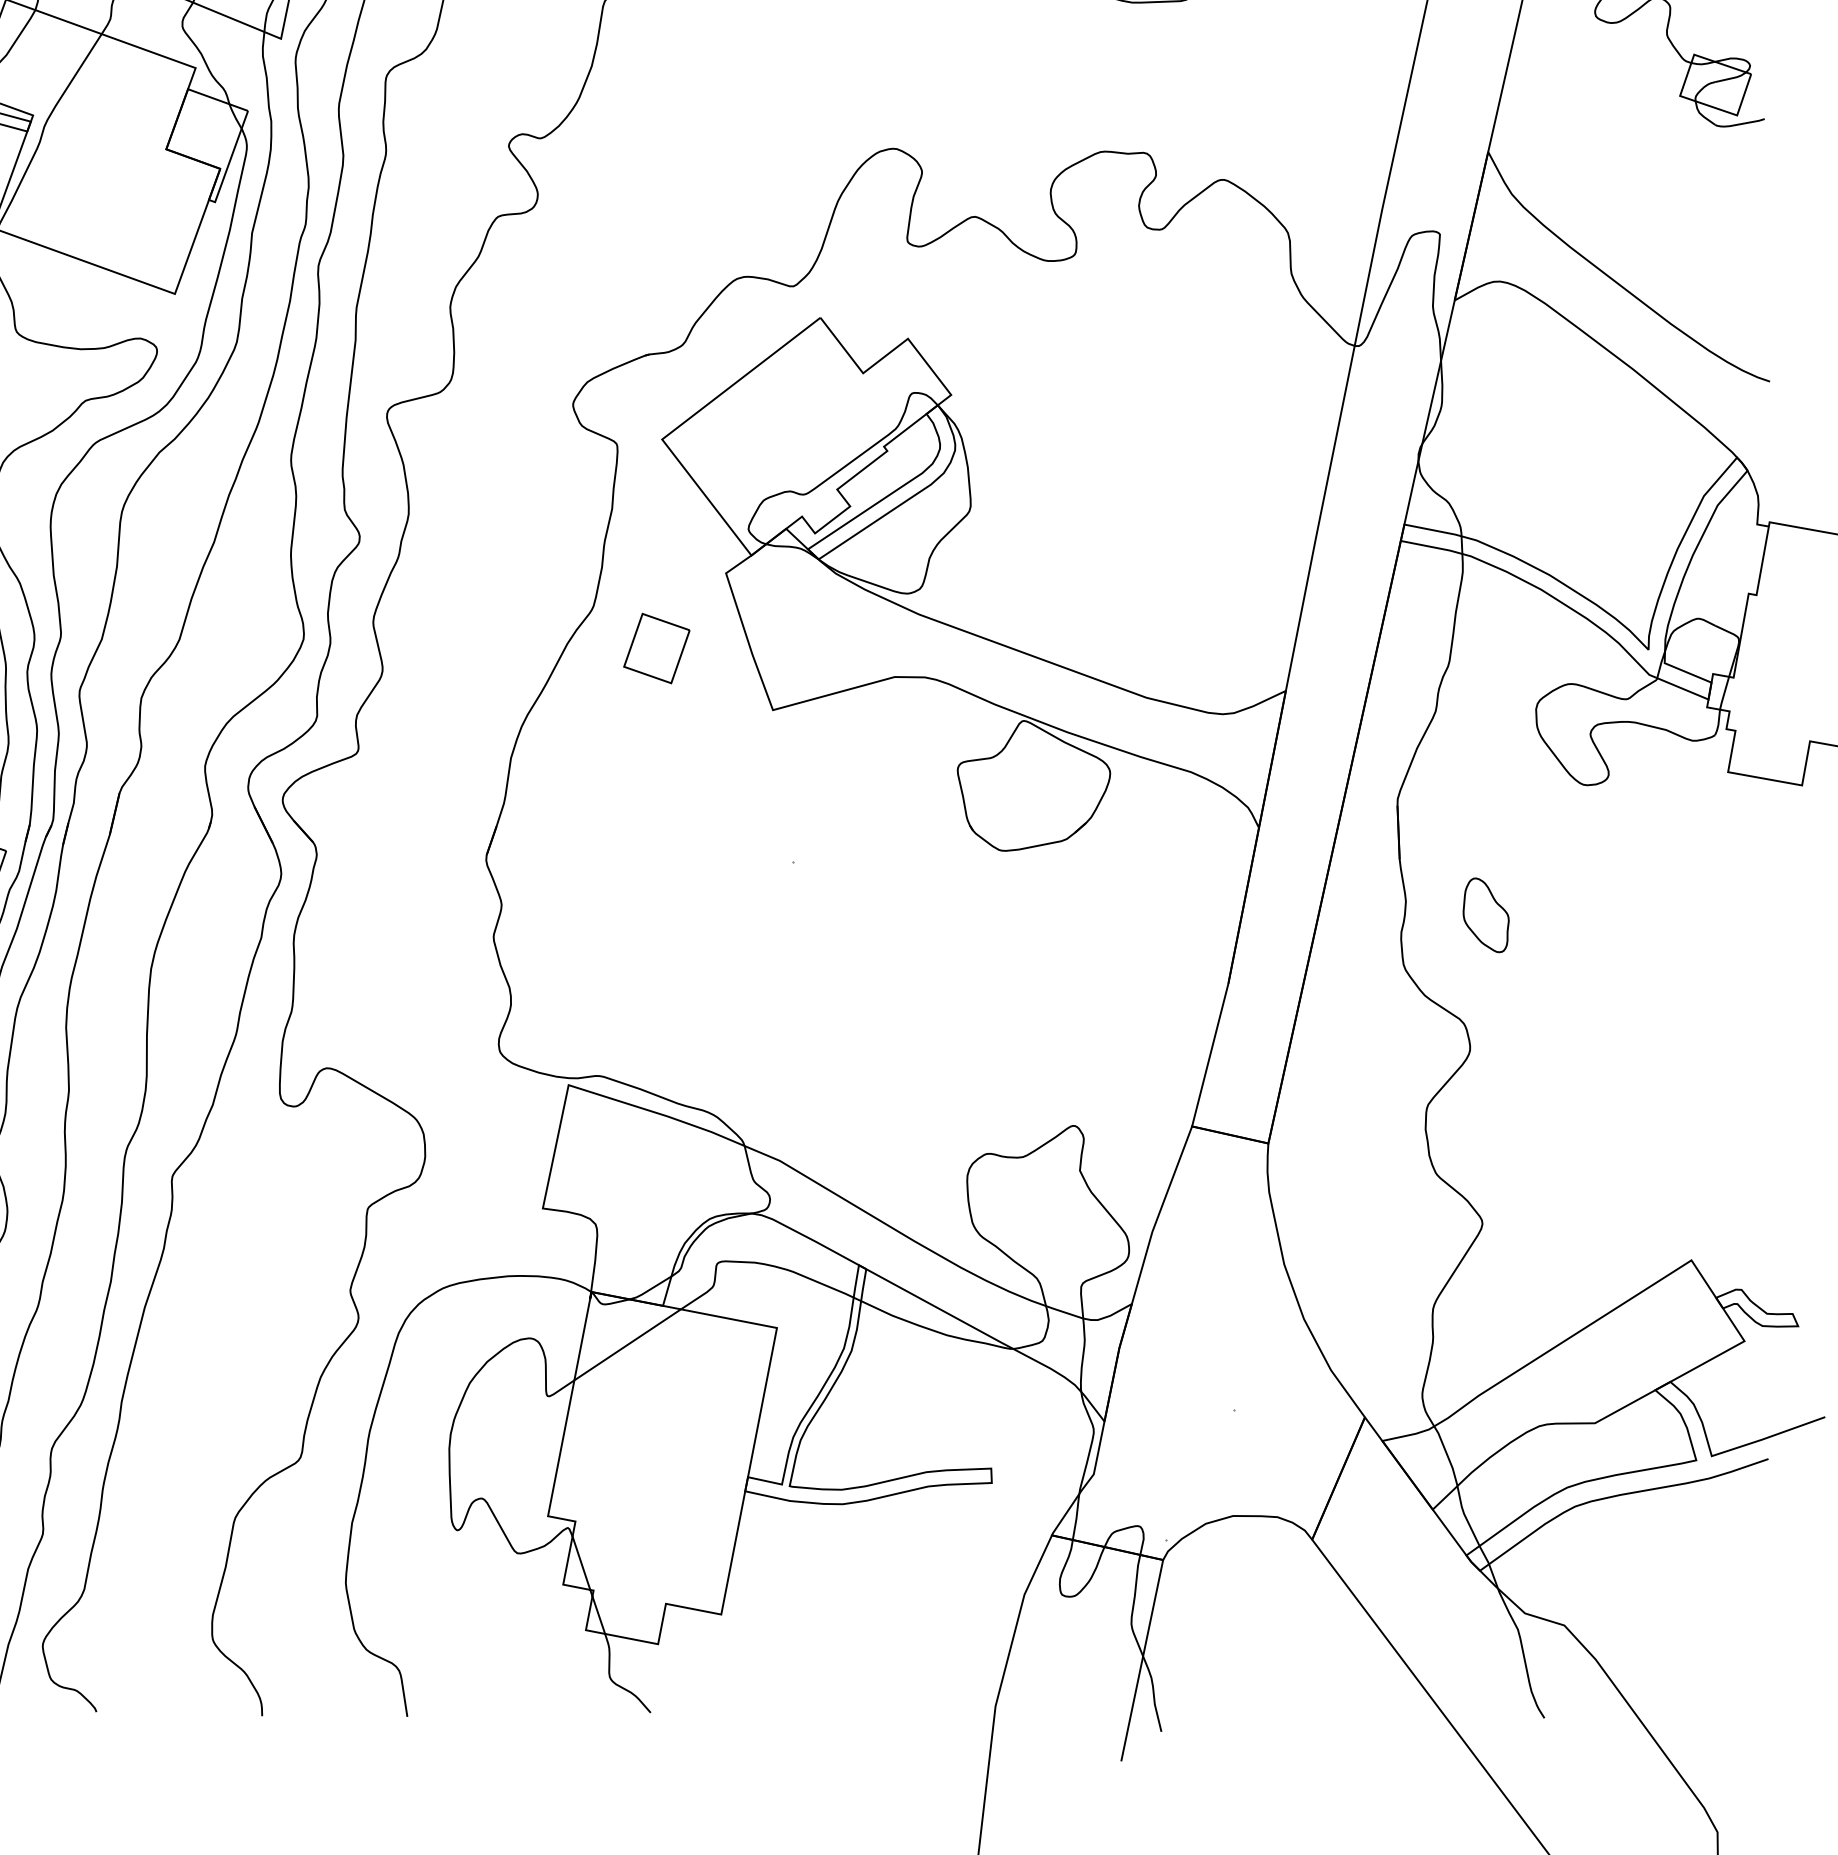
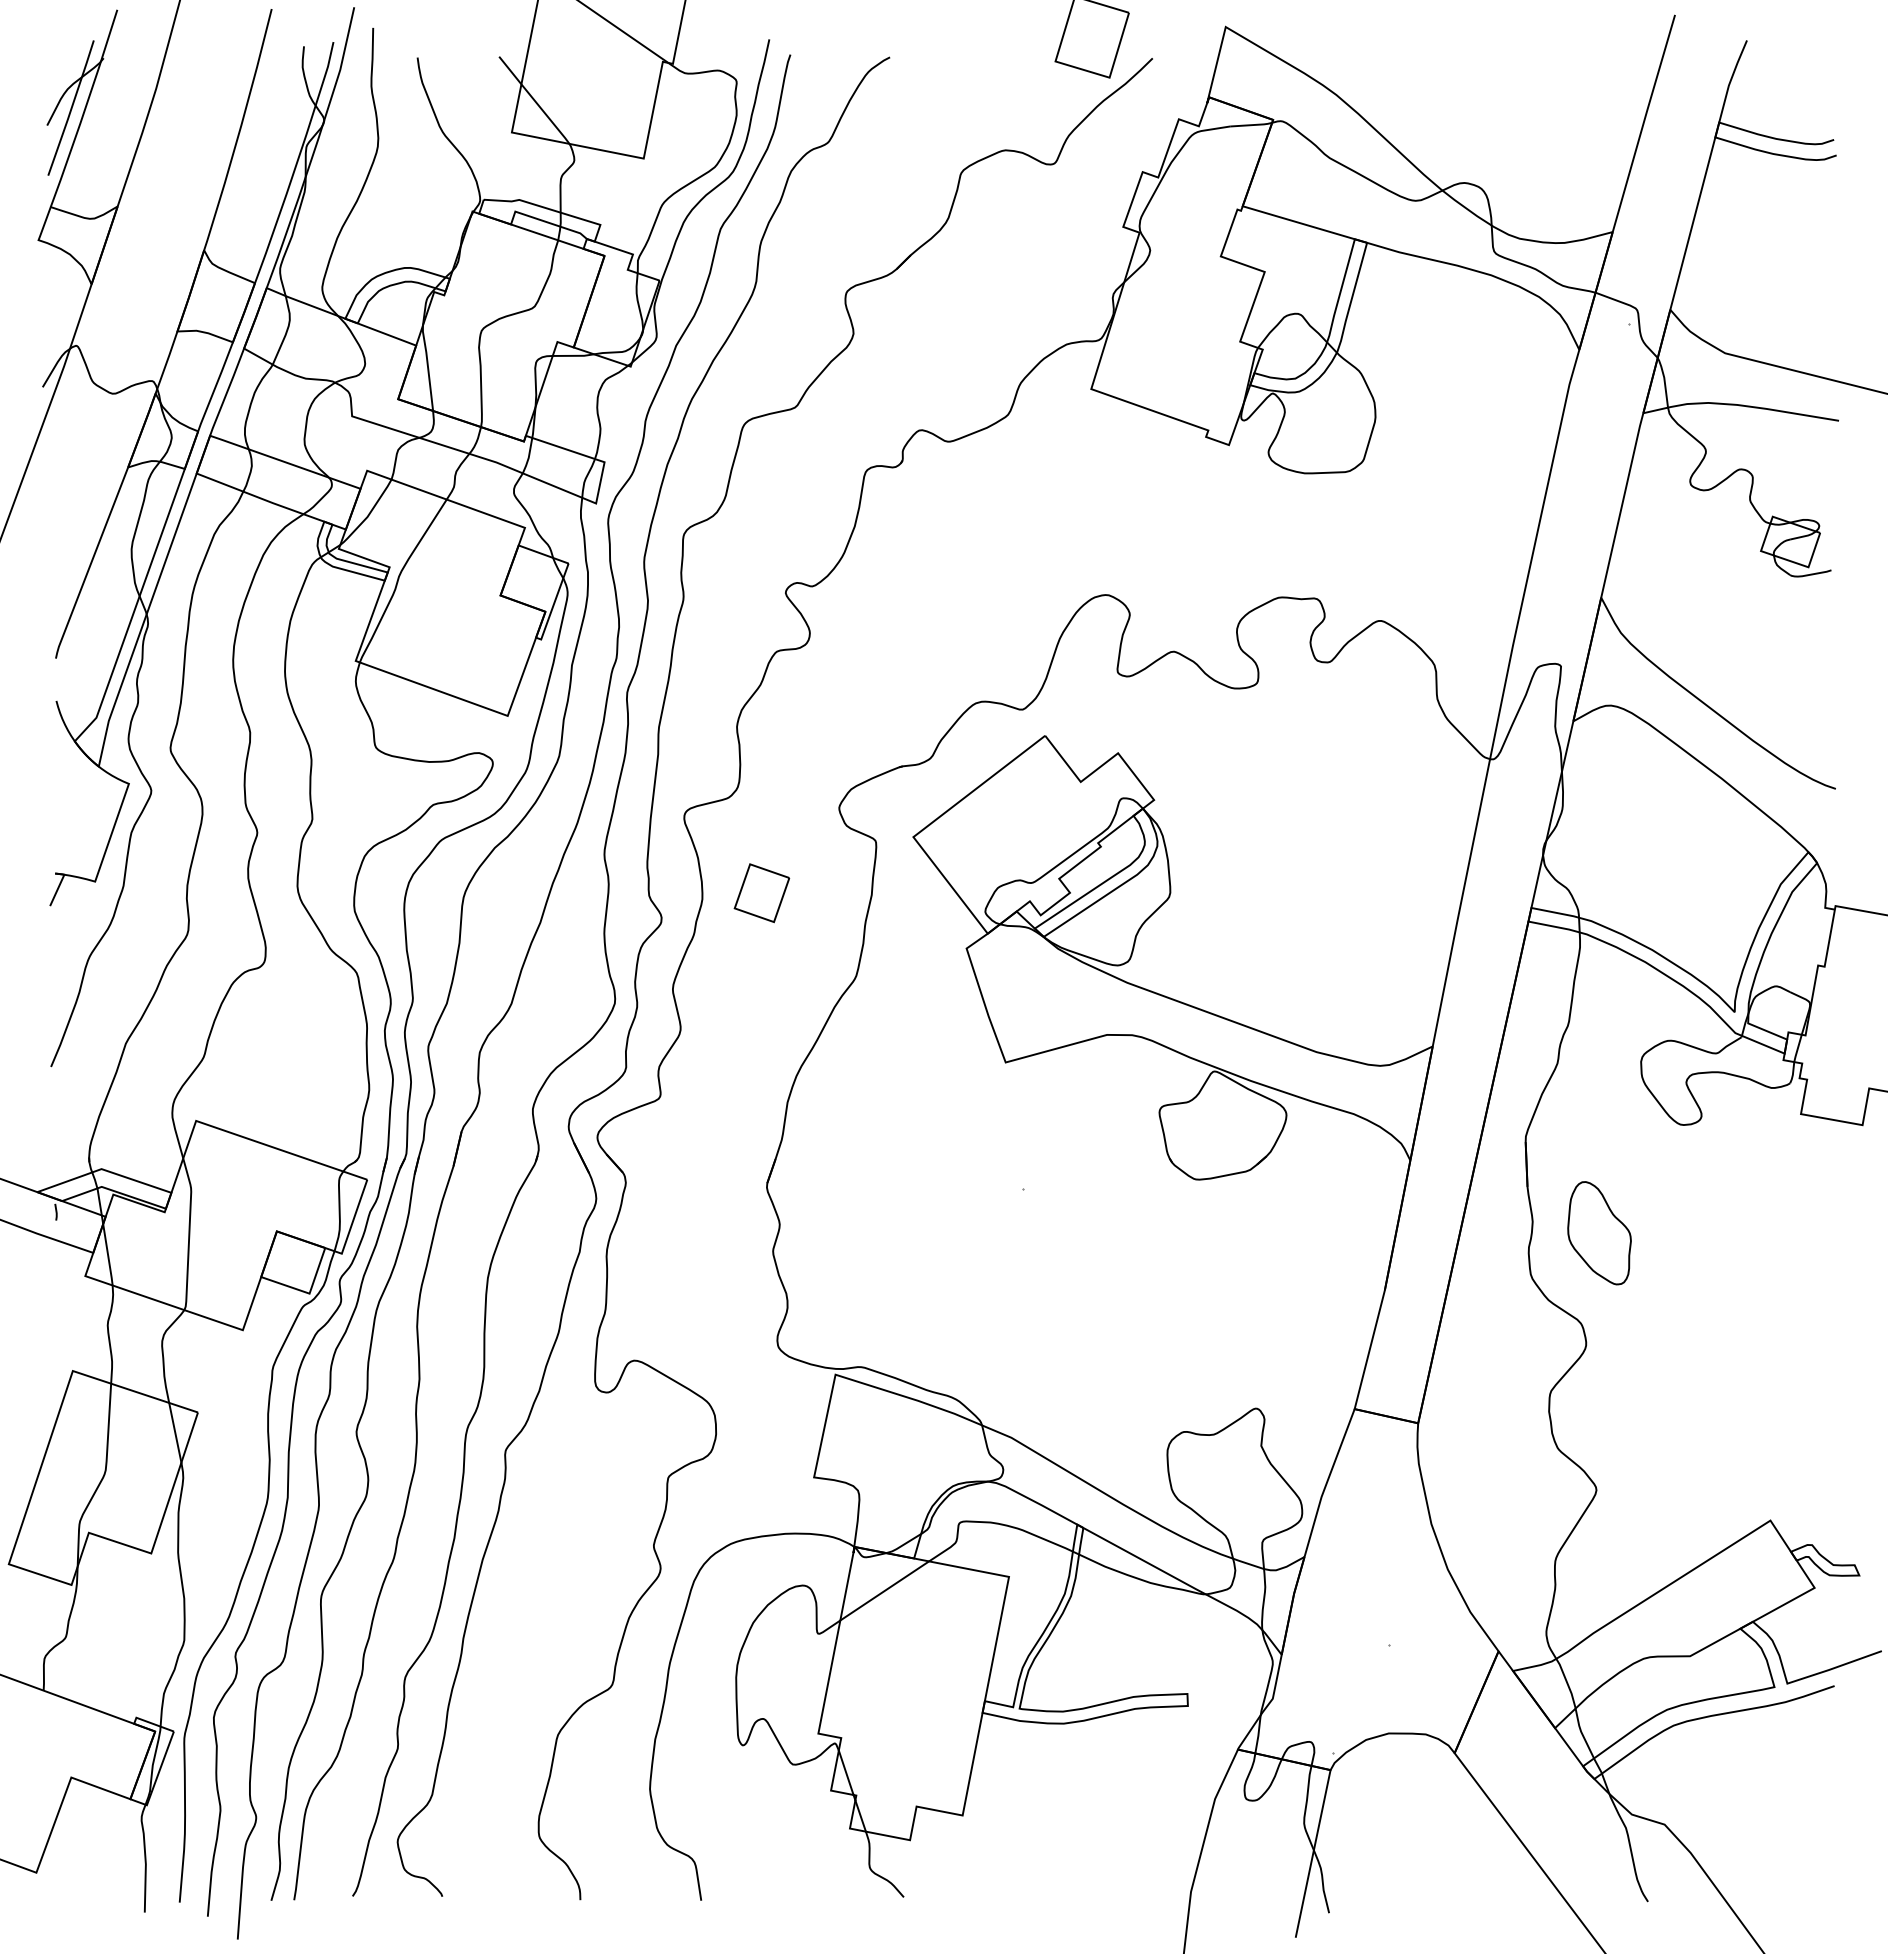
part: (656, 648) -> (761, 893), moved
part: (1486, 915) -> (1599, 1233), size x1.67

